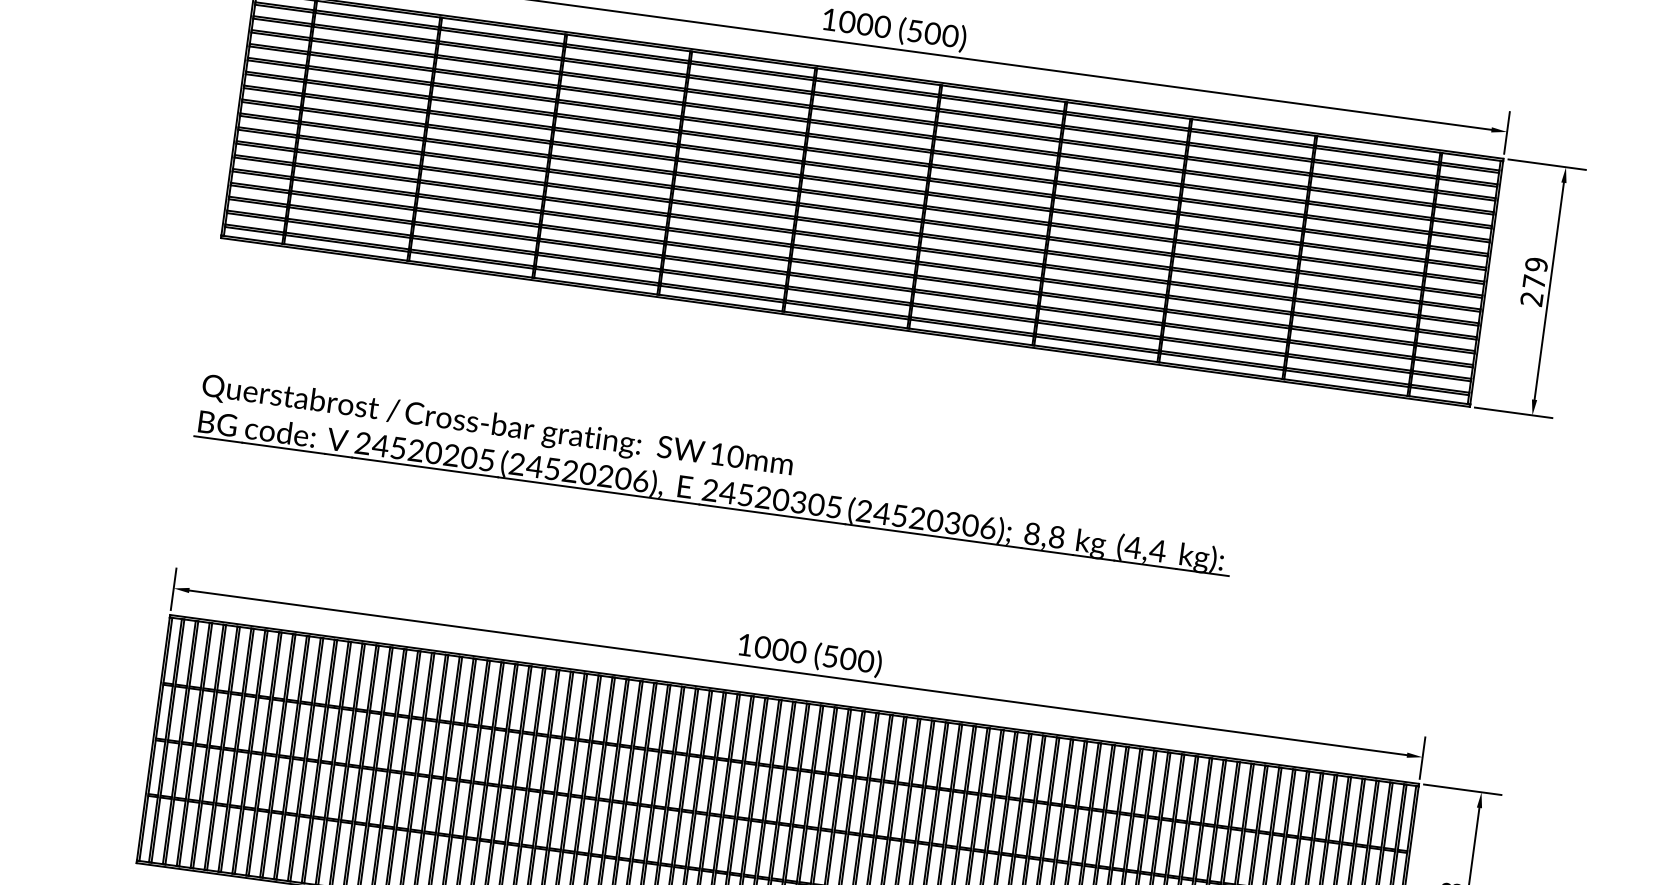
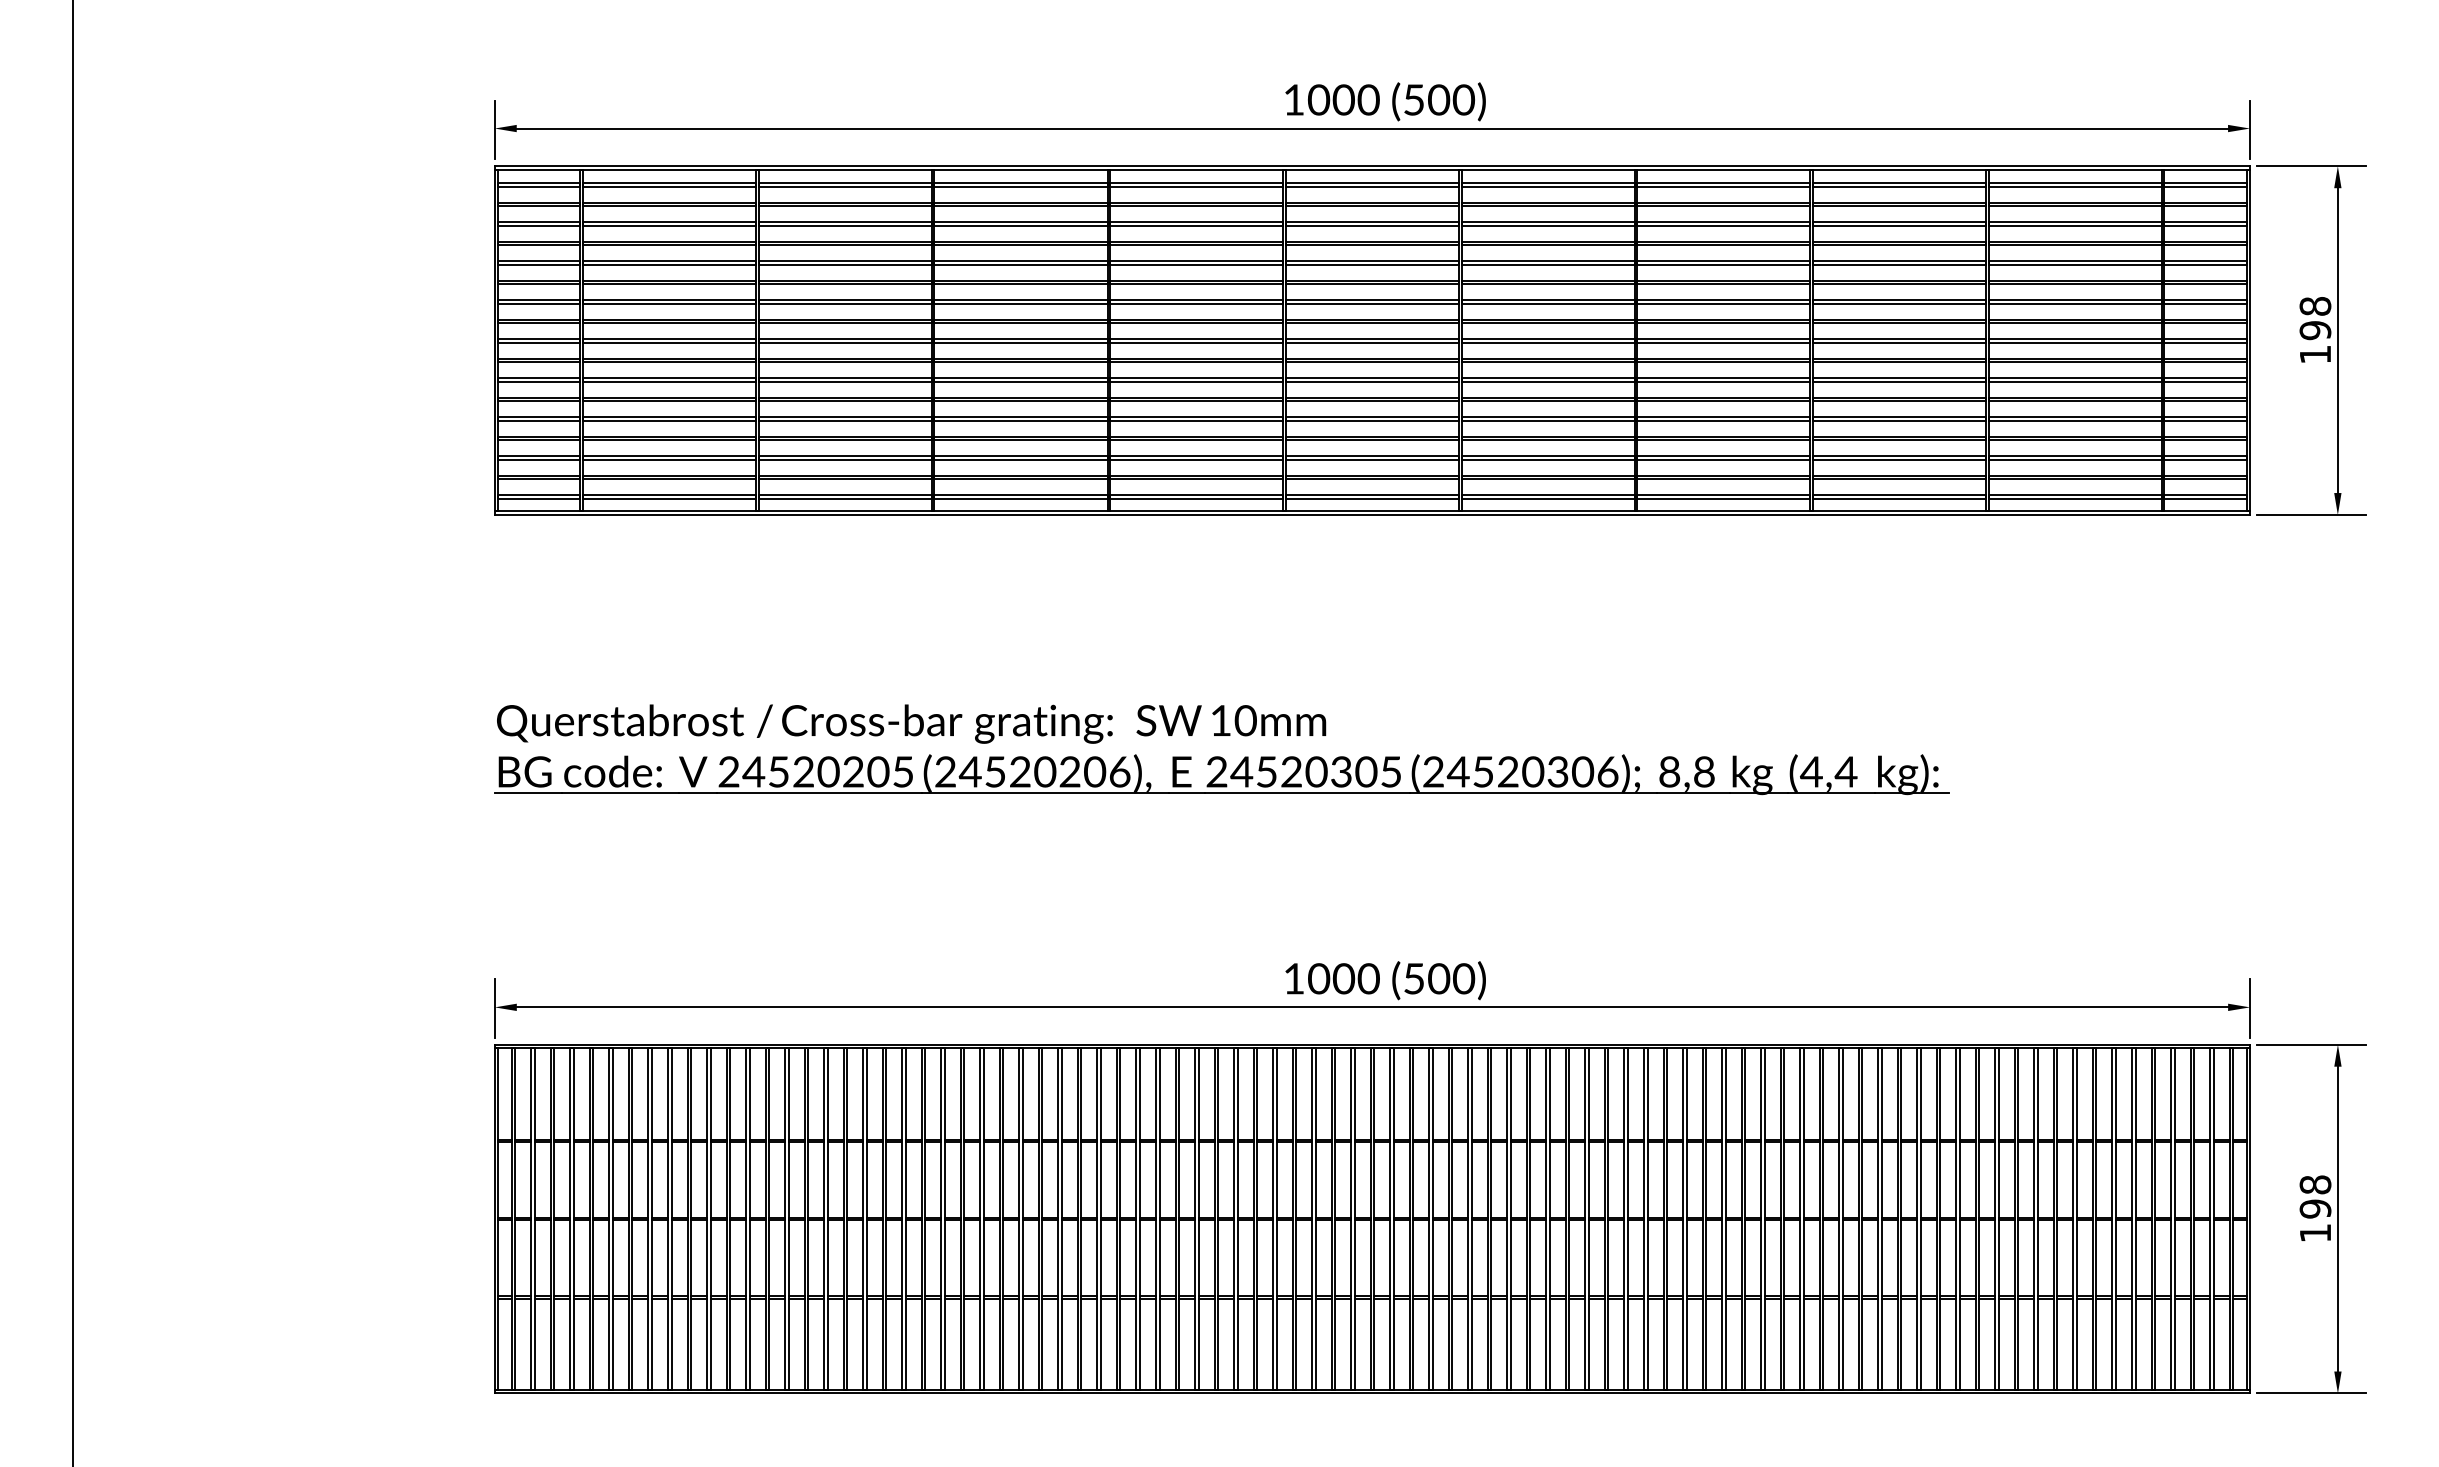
text: (1534, 281) -> (2315, 330), 279 -> 198

